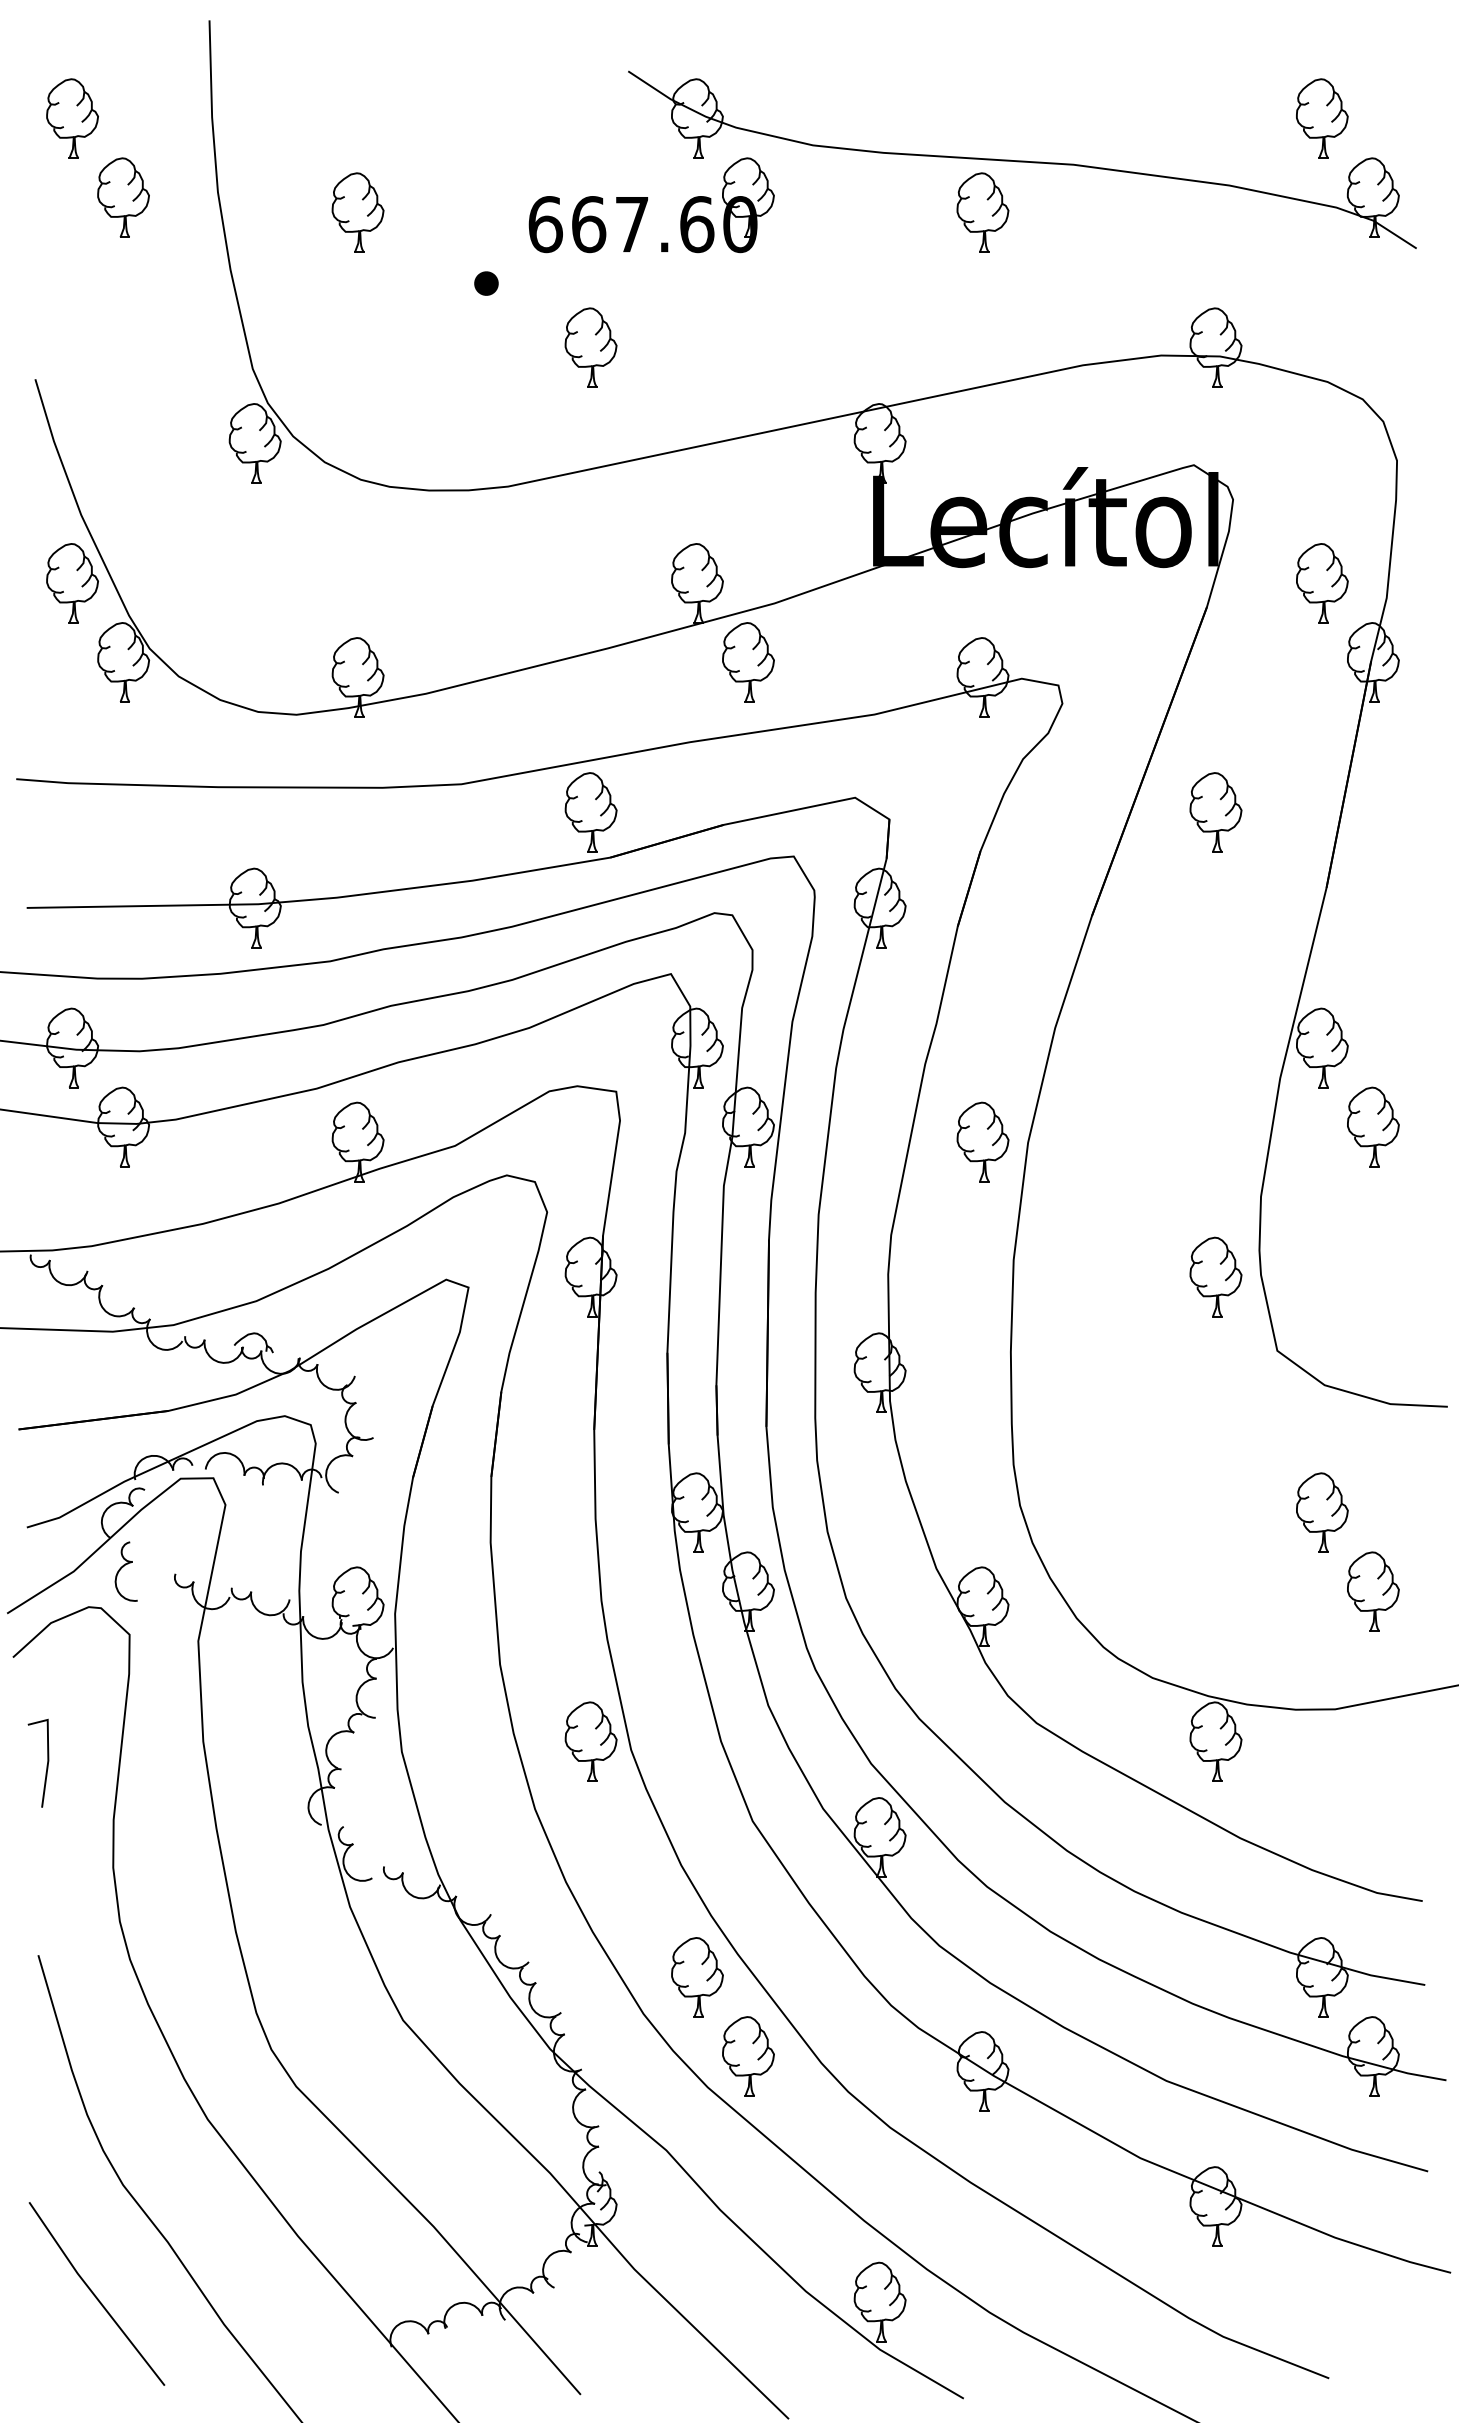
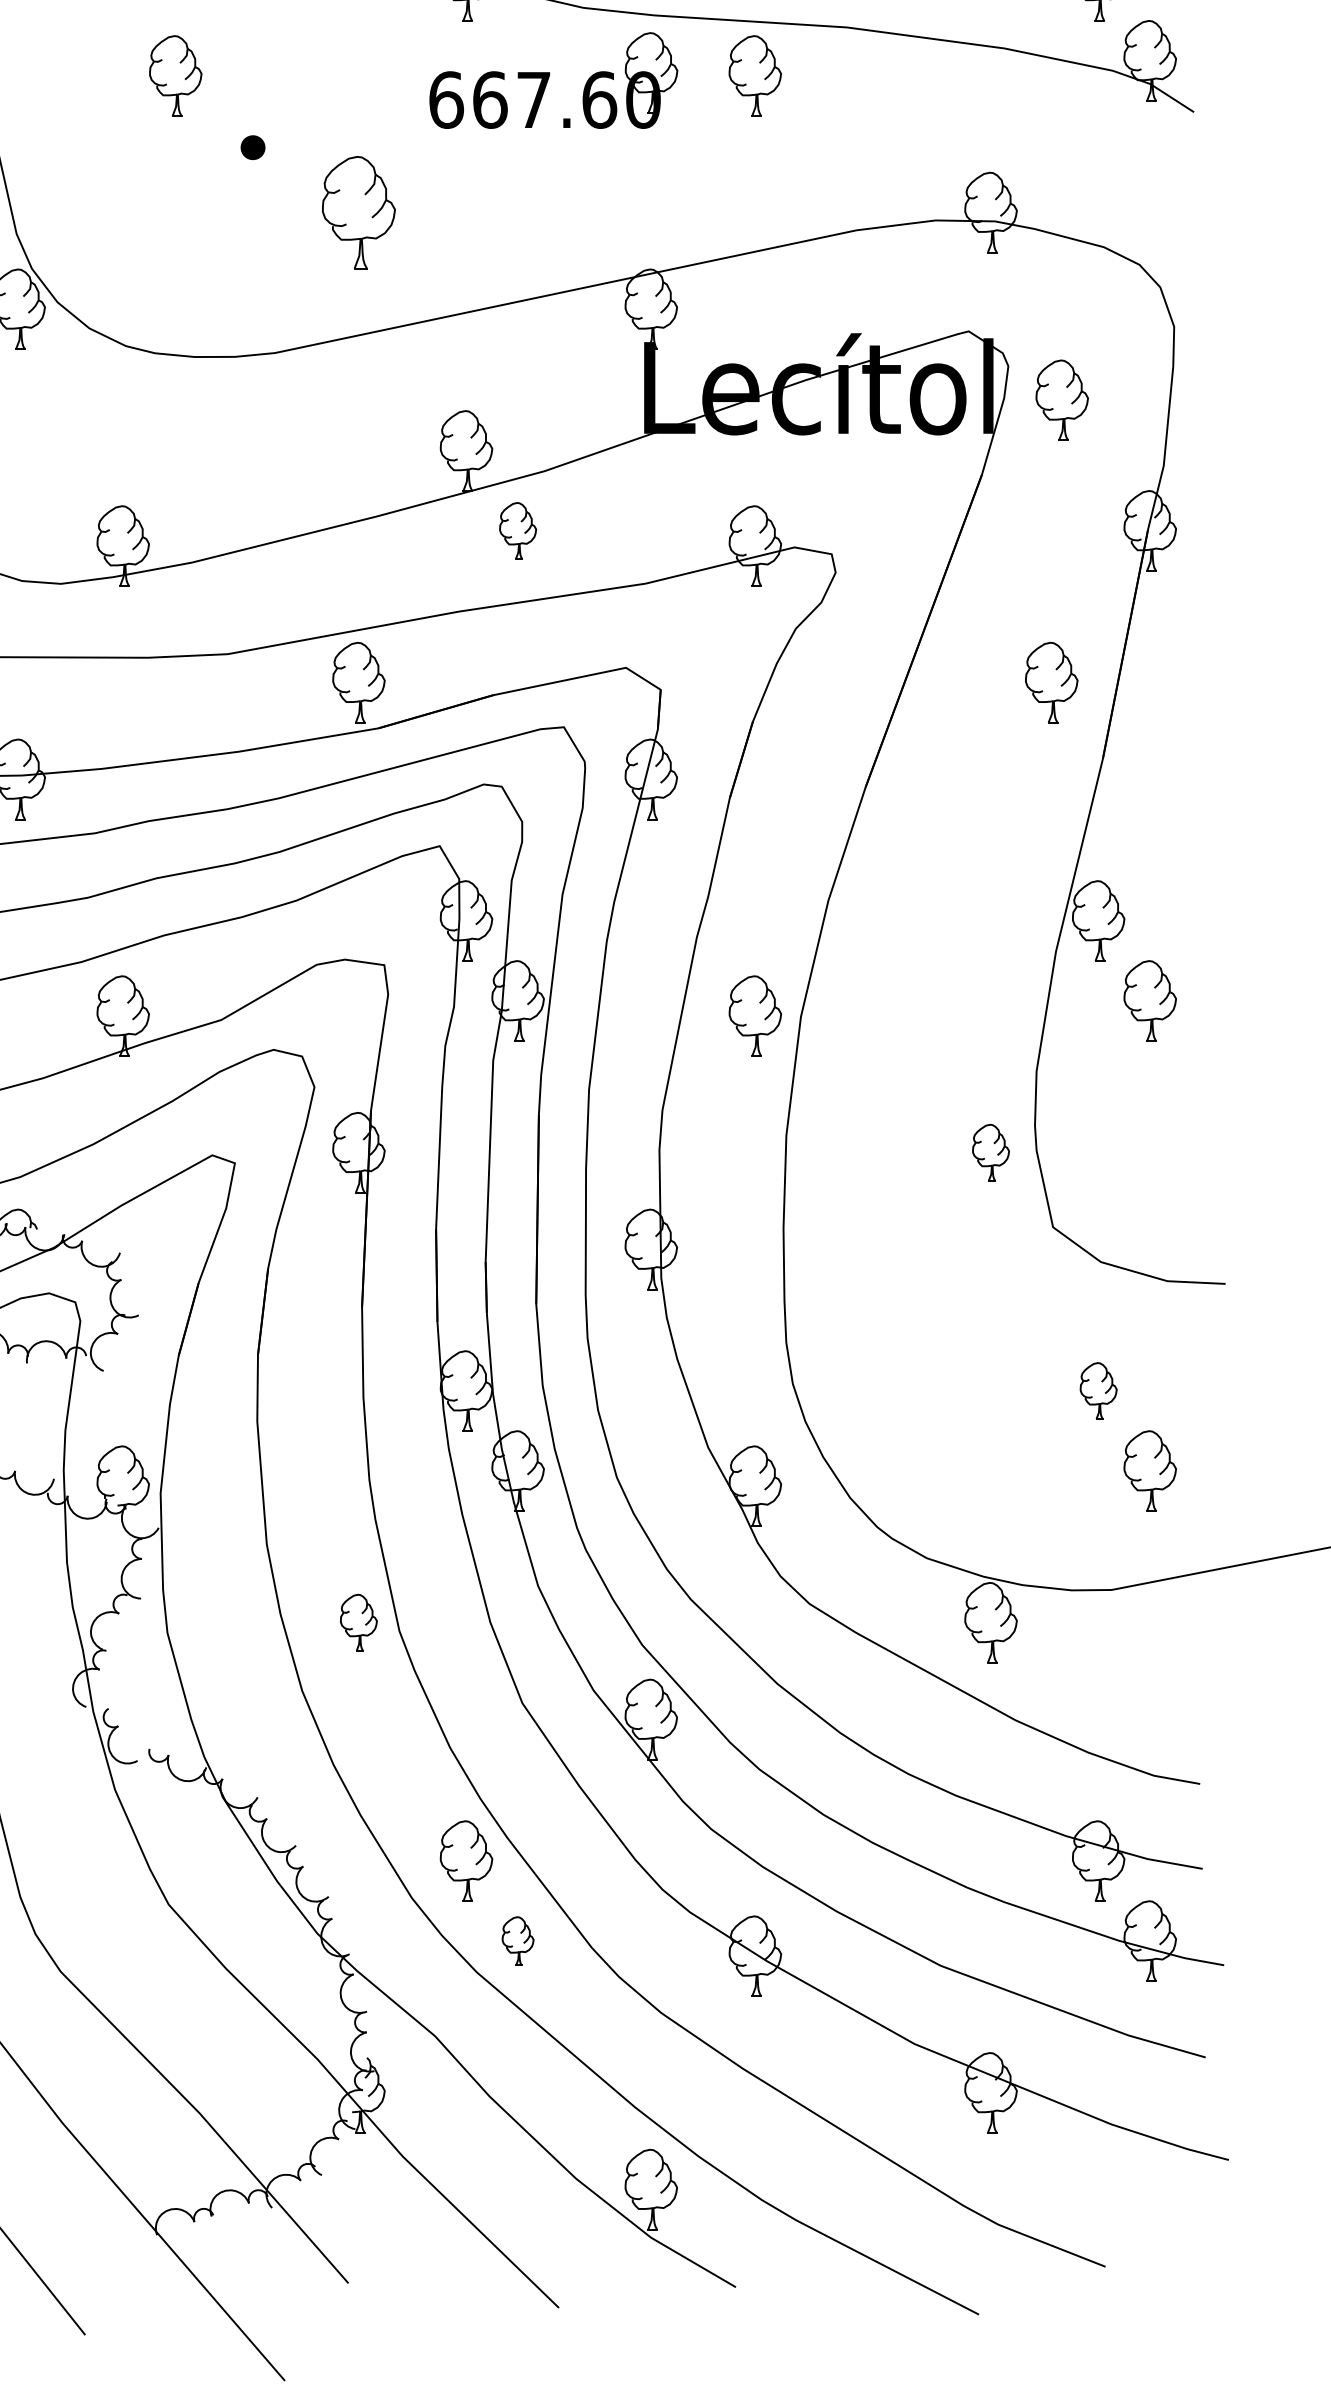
part: (651, 205) -> (553, 80), moved
part: (357, 212) -> (175, 75), moved
part: (590, 347) -> (358, 212), size x1.4
part: (1322, 583) -> (1062, 400), moved
part: (748, 662) -> (518, 530), size x0.7
part: (1215, 812) -> (1051, 682), moved
part: (1215, 1276) -> (990, 1152), size x0.7
part: (1322, 1512) -> (1098, 1390), size x0.7
part: (590, 1741) -> (358, 1622), size x0.7
part: (748, 2056) -> (518, 1941), size x0.6

